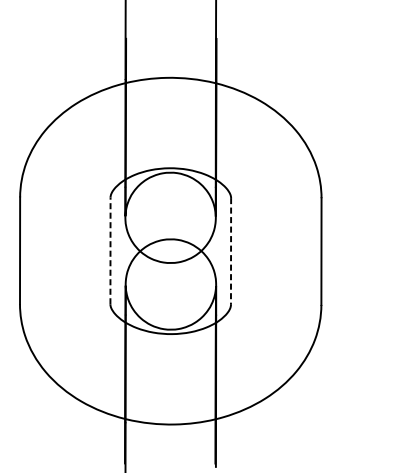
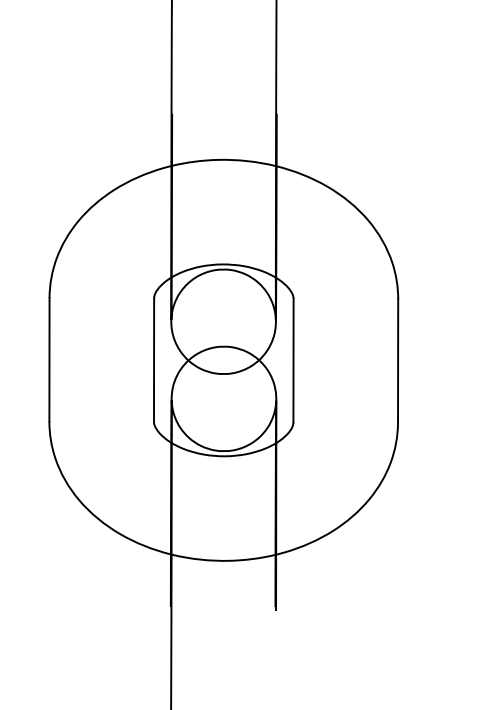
line: (110, 251) -> (154, 360), dashed -> solid
line: (231, 251) -> (293, 360), dashed -> solid

